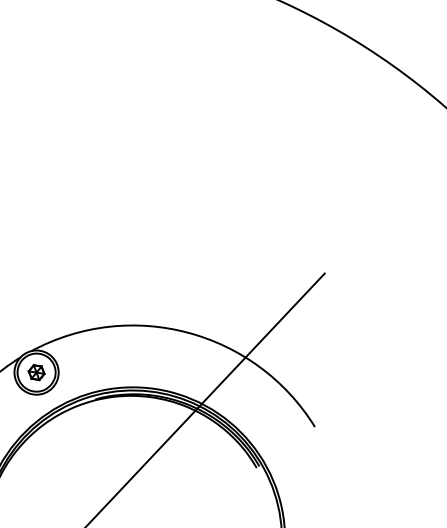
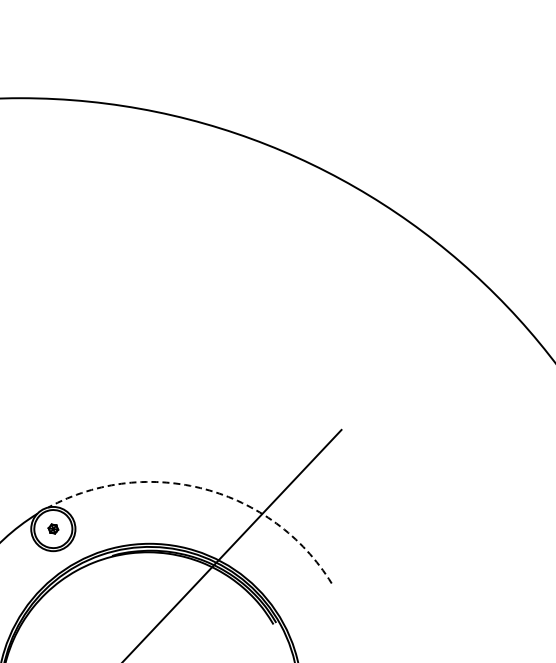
arc: (188, 333) -> (205, 489), solid -> dashed
part: (36, 372) -> (53, 528), size x0.6

